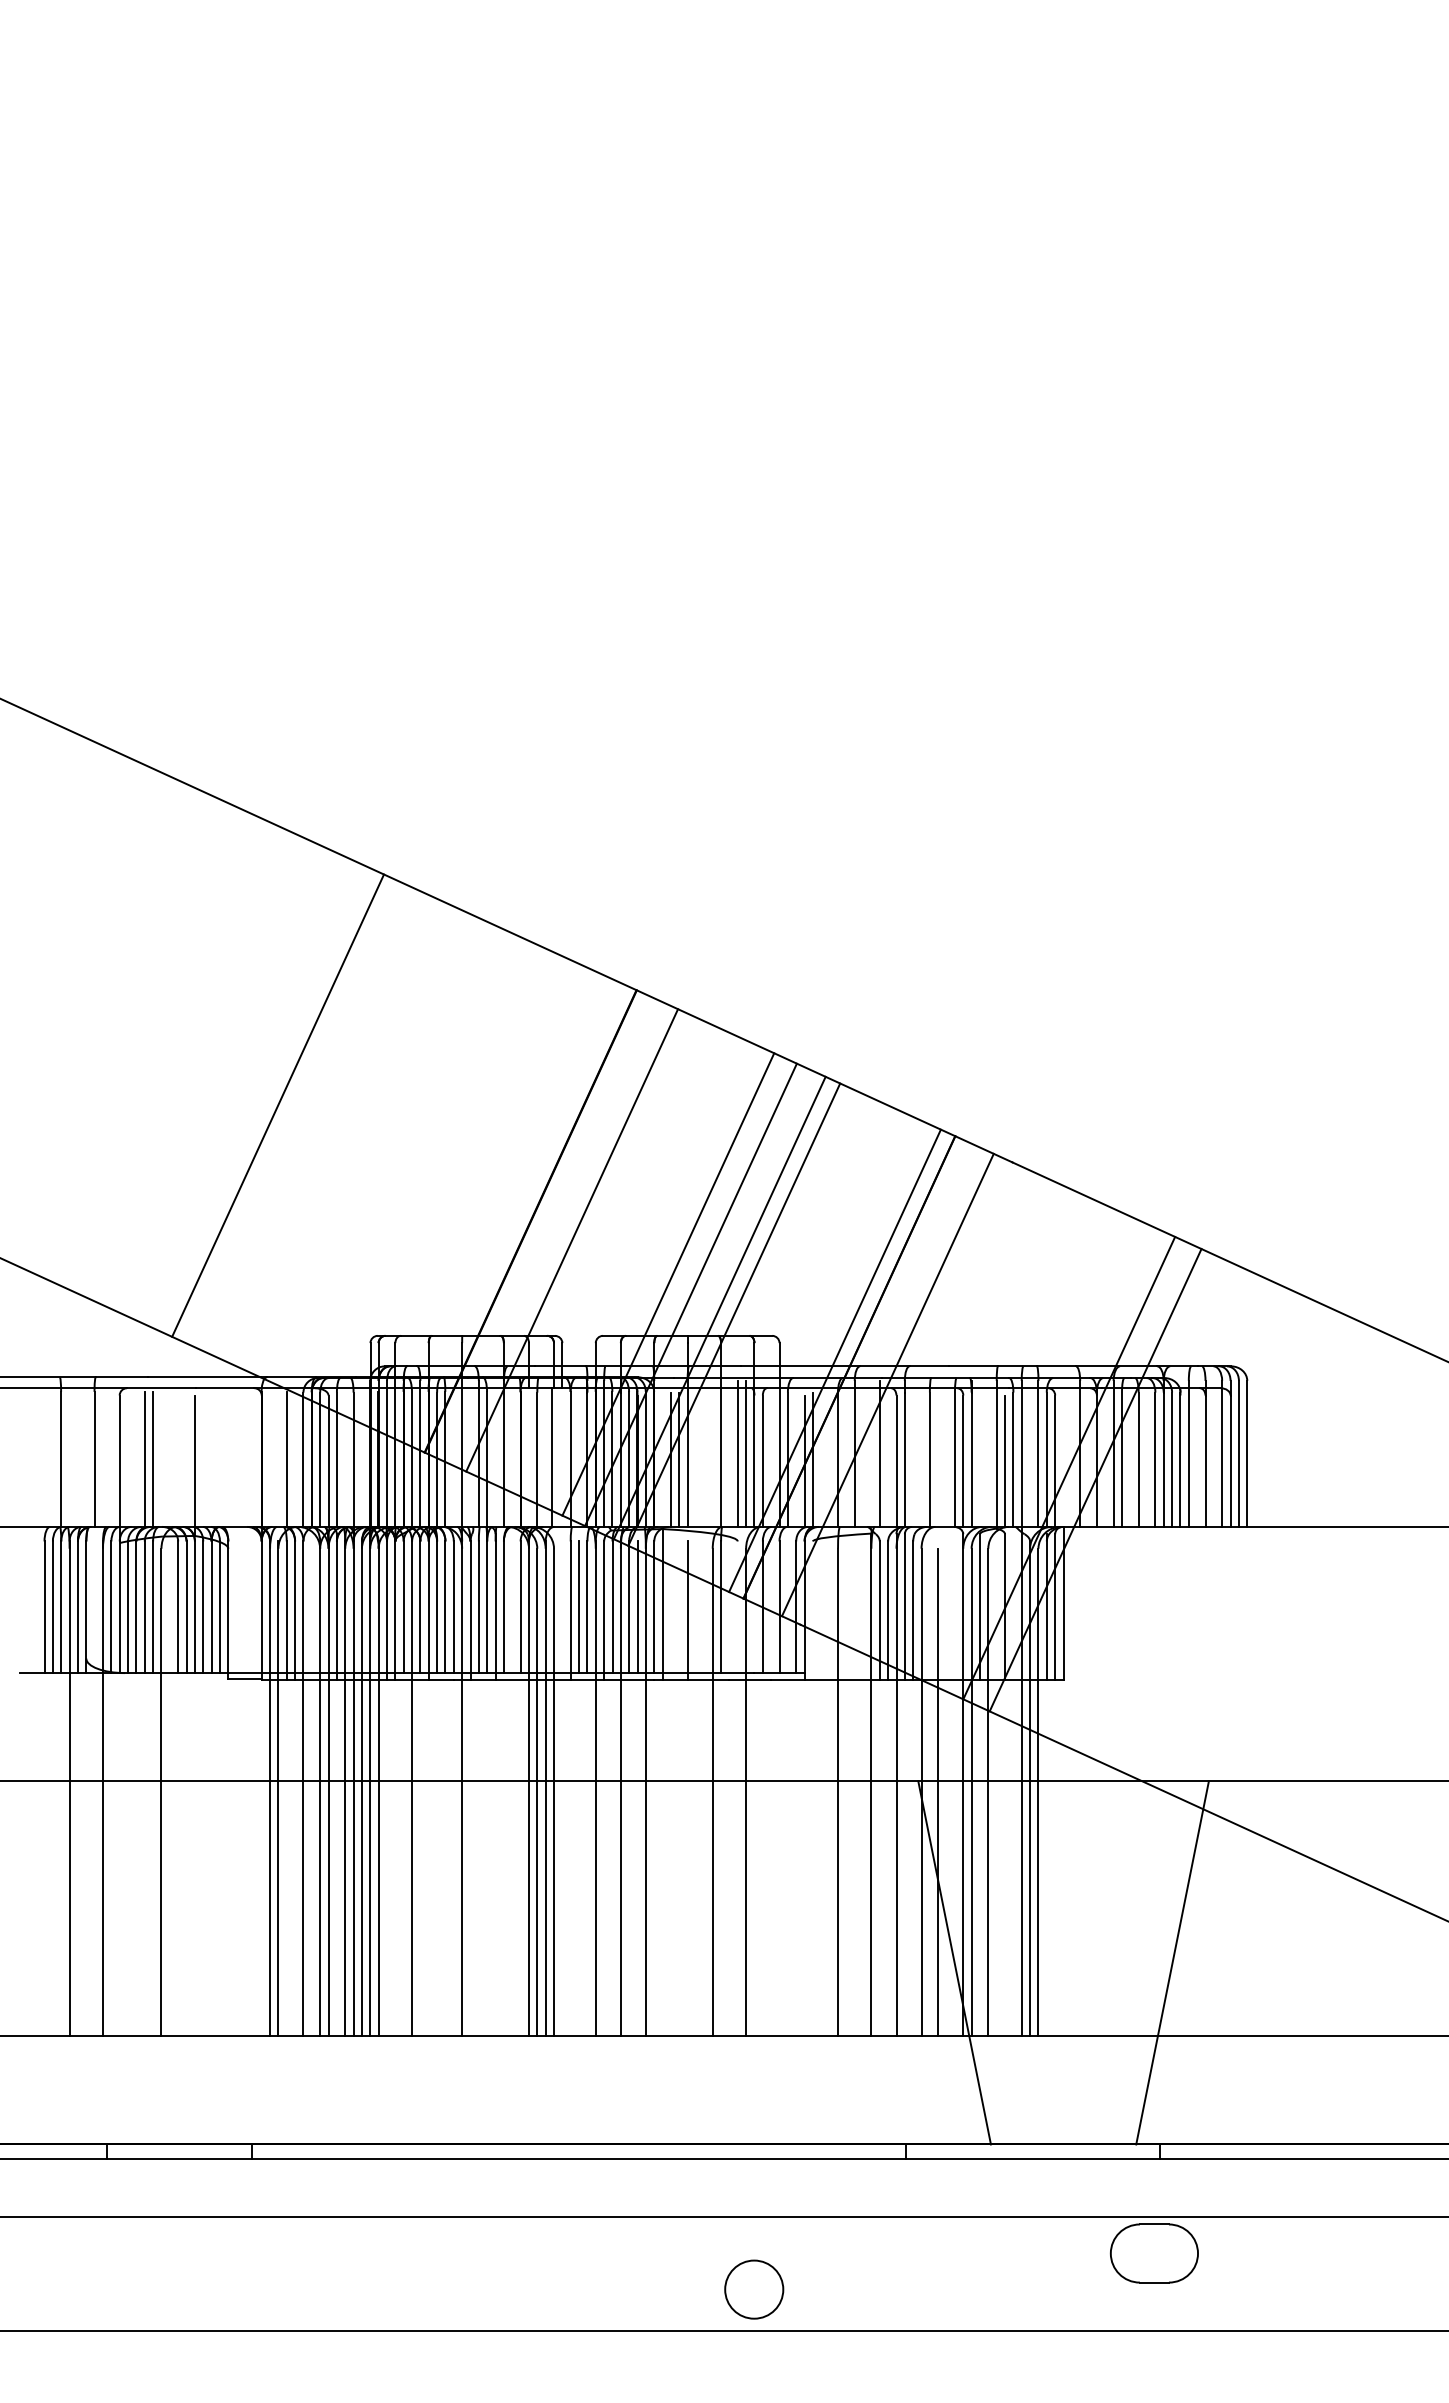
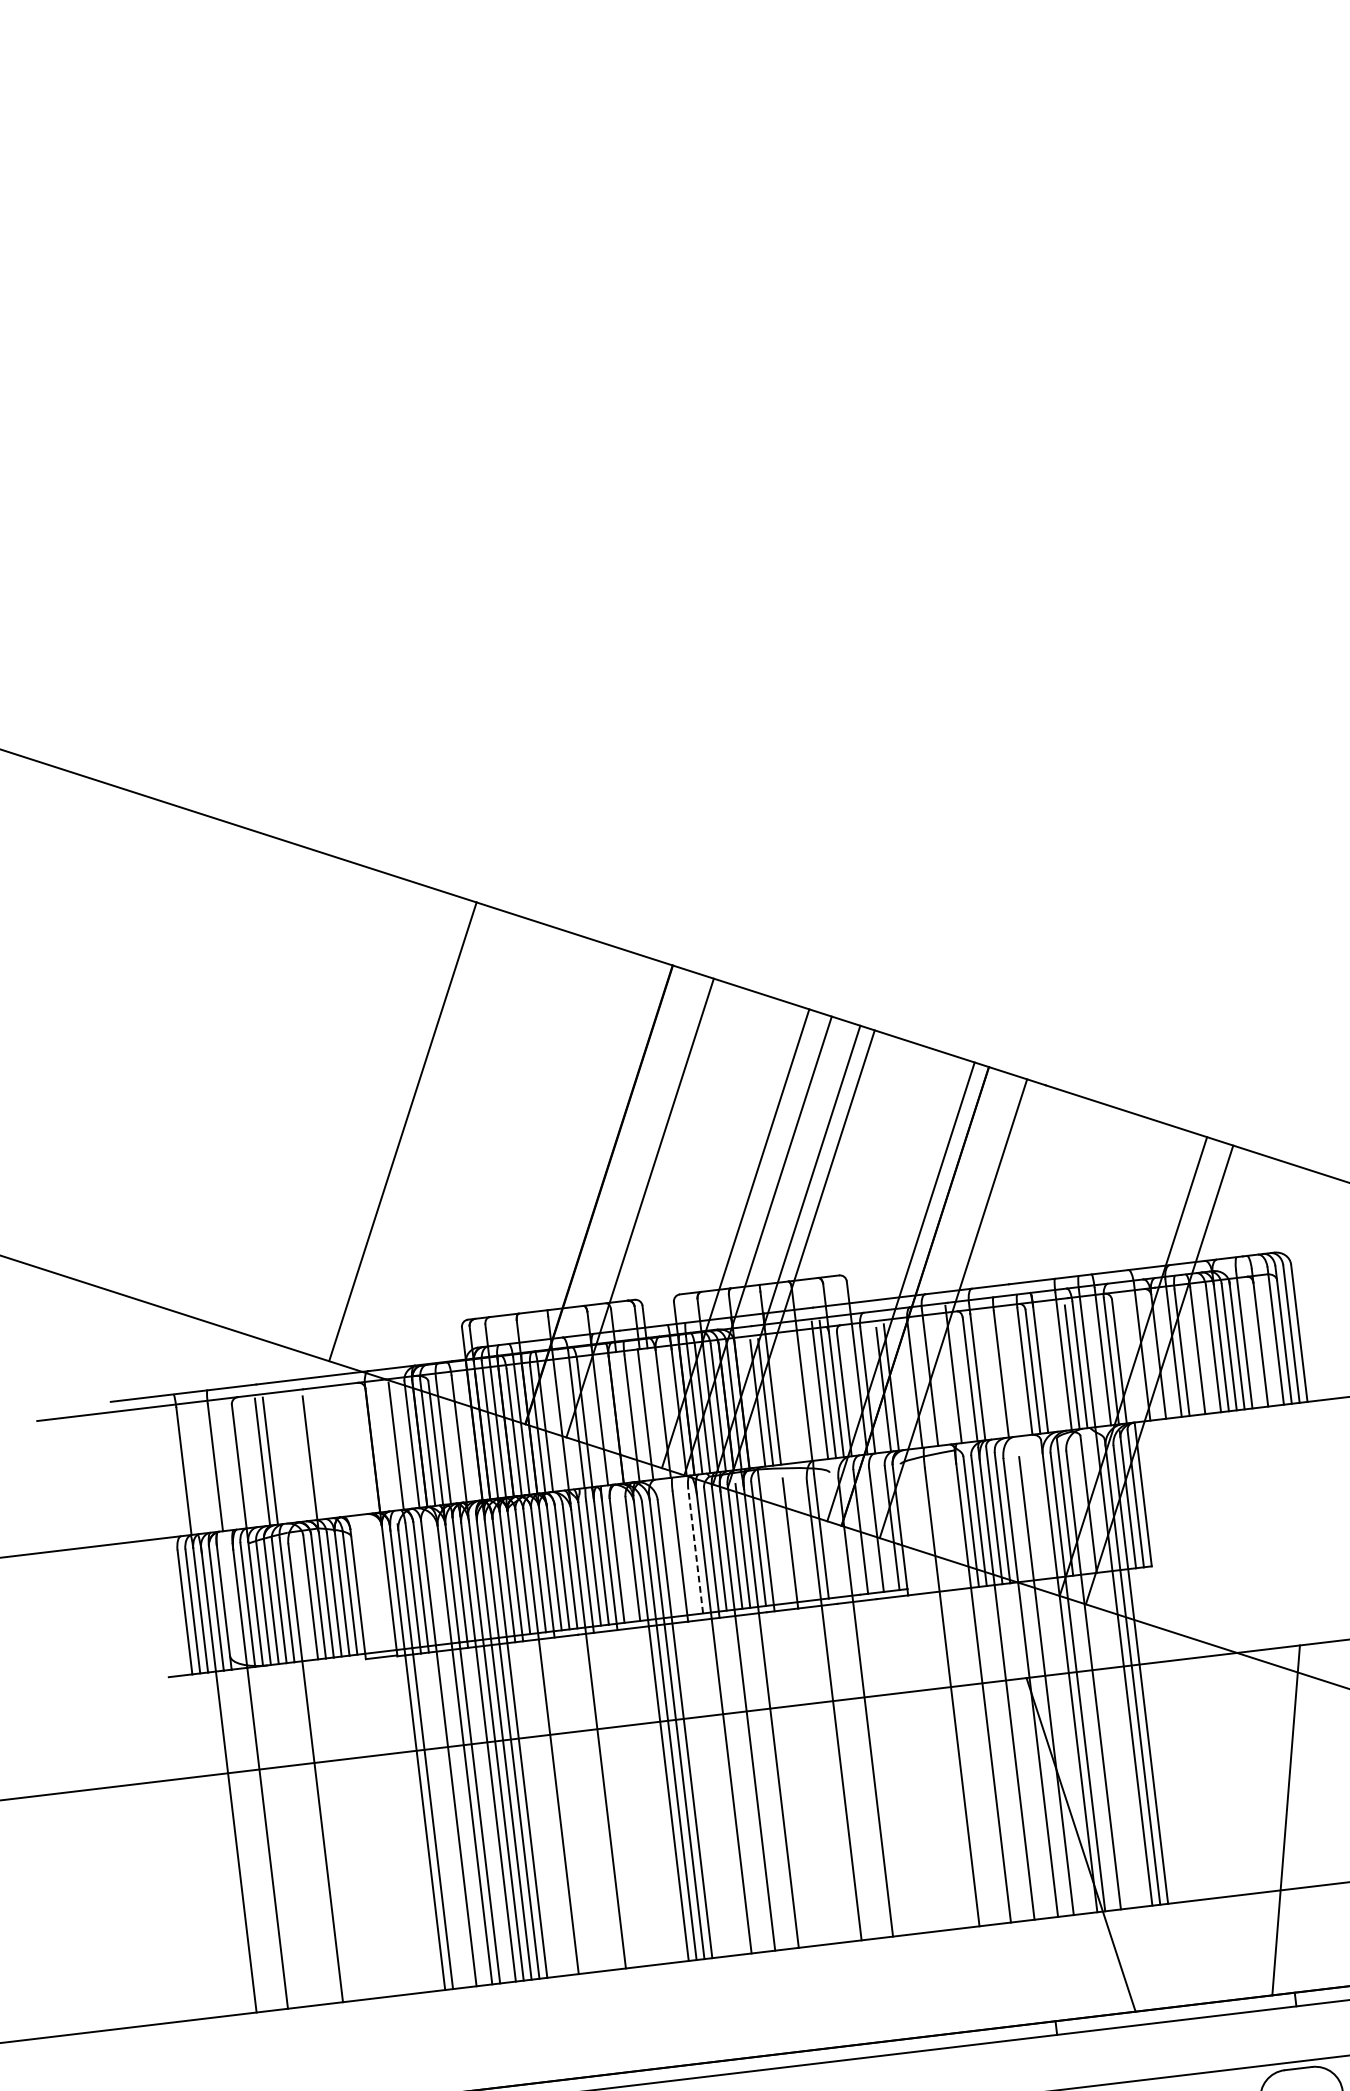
line: (278, 1105) -> (403, 1131), moved
line: (579, 1607) -> (688, 1552), removed
line: (587, 1607) -> (695, 1551), solid -> dashed

